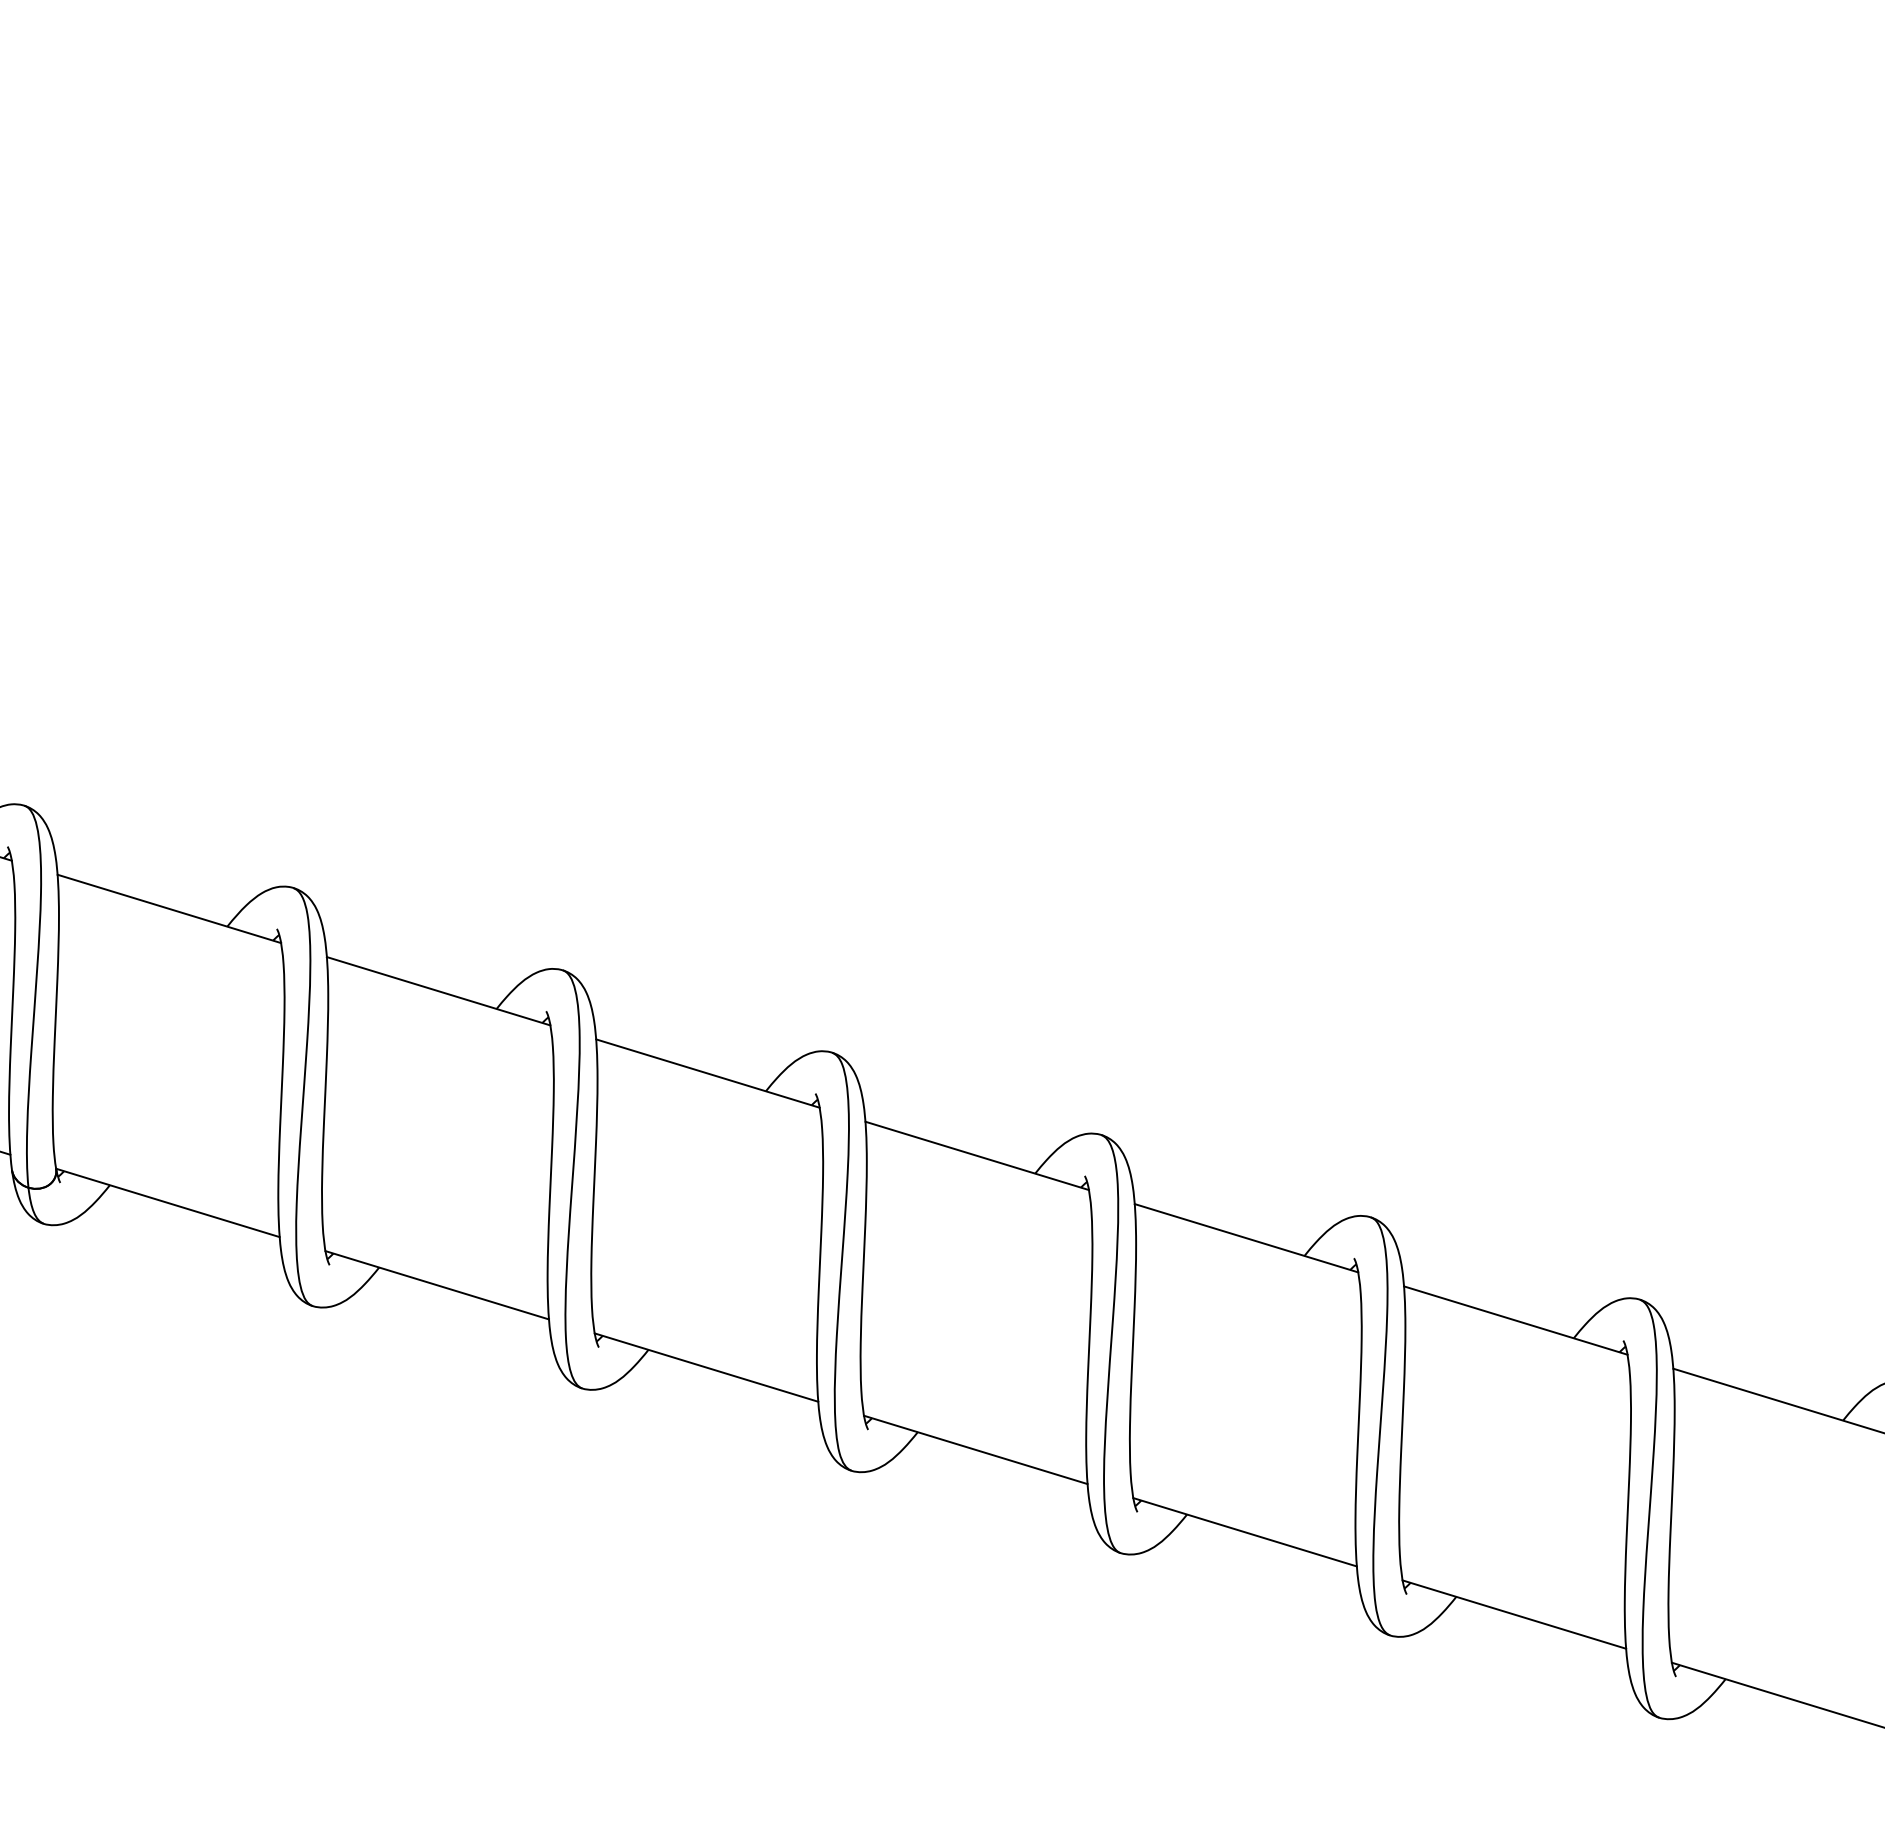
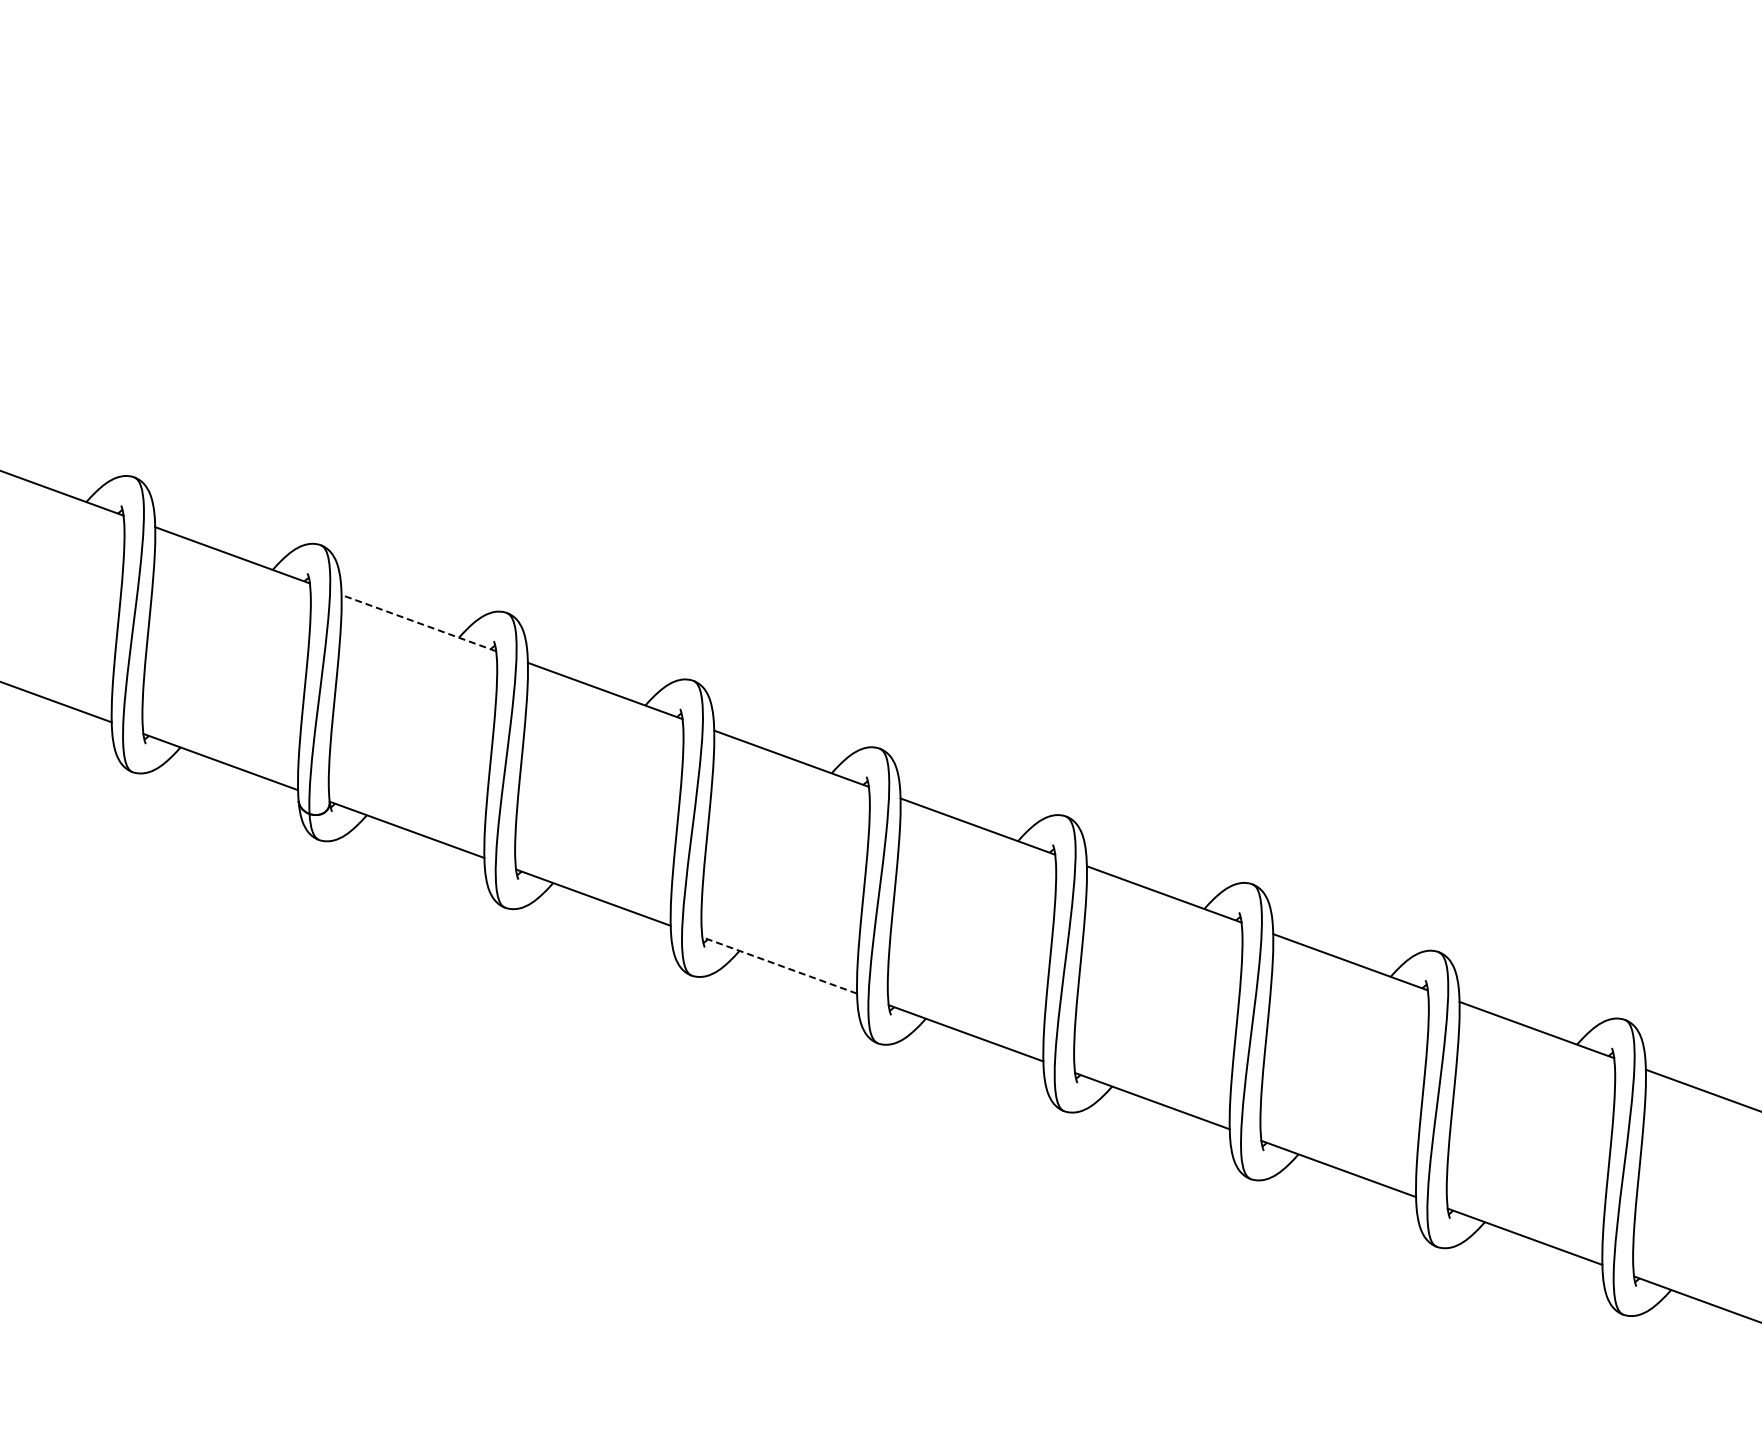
line: (168, 908) -> (418, 622), solid -> dashed
line: (706, 1367) -> (779, 965), solid -> dashed

